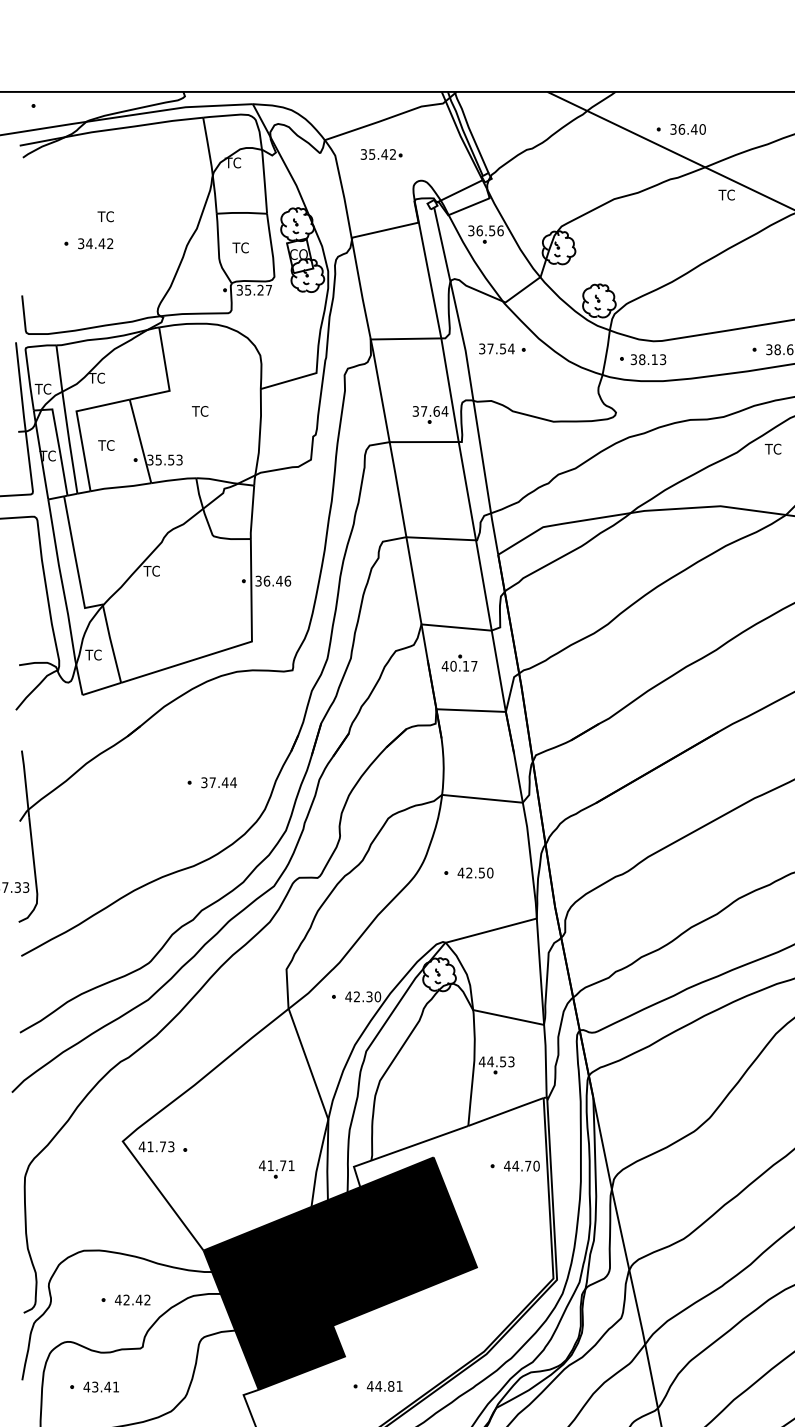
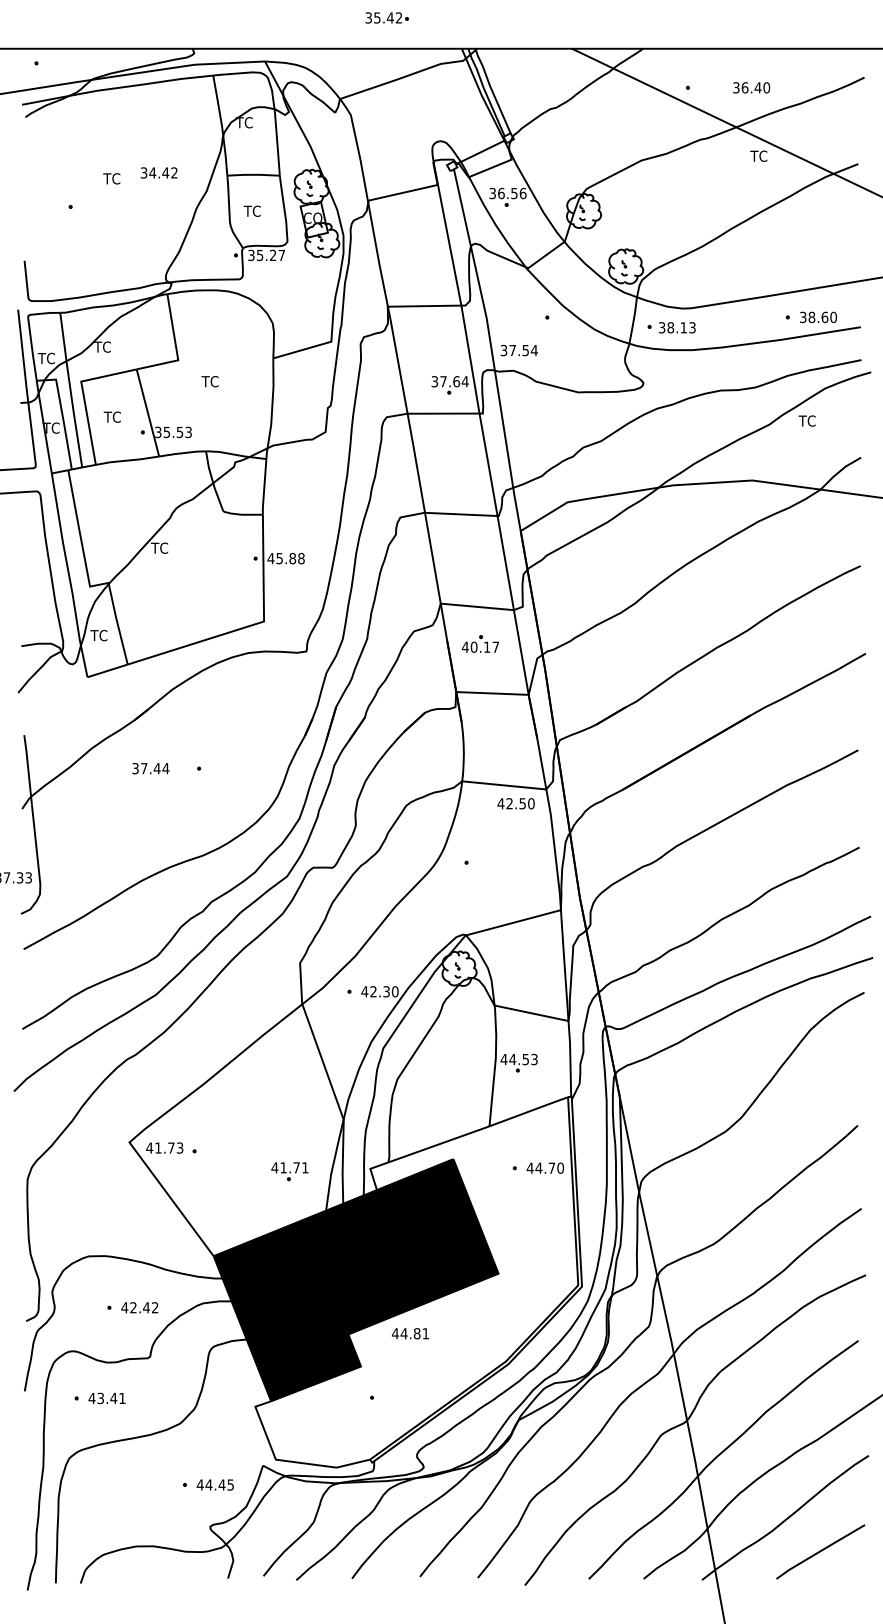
text: (688, 129) -> (751, 87), moved
part: (380, 154) -> (386, 17), moved
text: (95, 243) -> (158, 172), moved
text: (496, 348) -> (518, 350), moved
text: (272, 581) -> (285, 558), 36.46 -> 45.88
text: (218, 782) -> (150, 768), moved
text: (475, 872) -> (515, 803), moved
text: (383, 1386) -> (409, 1333), moved

